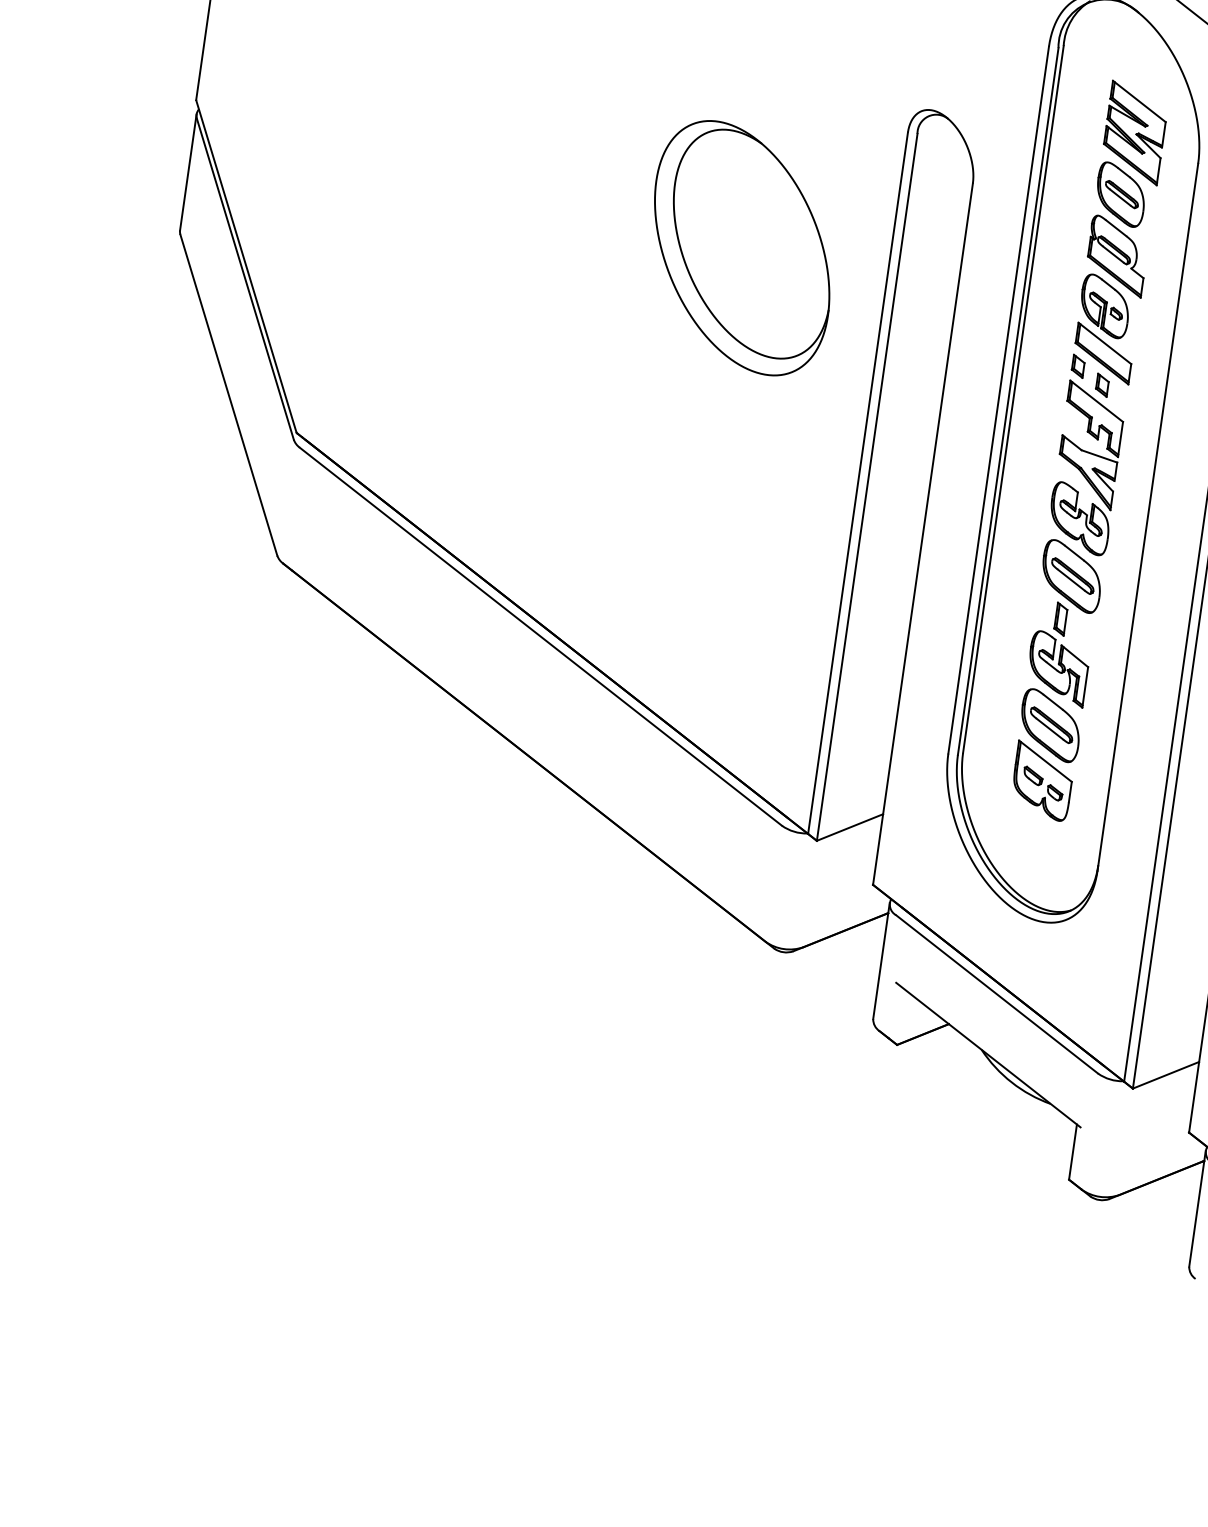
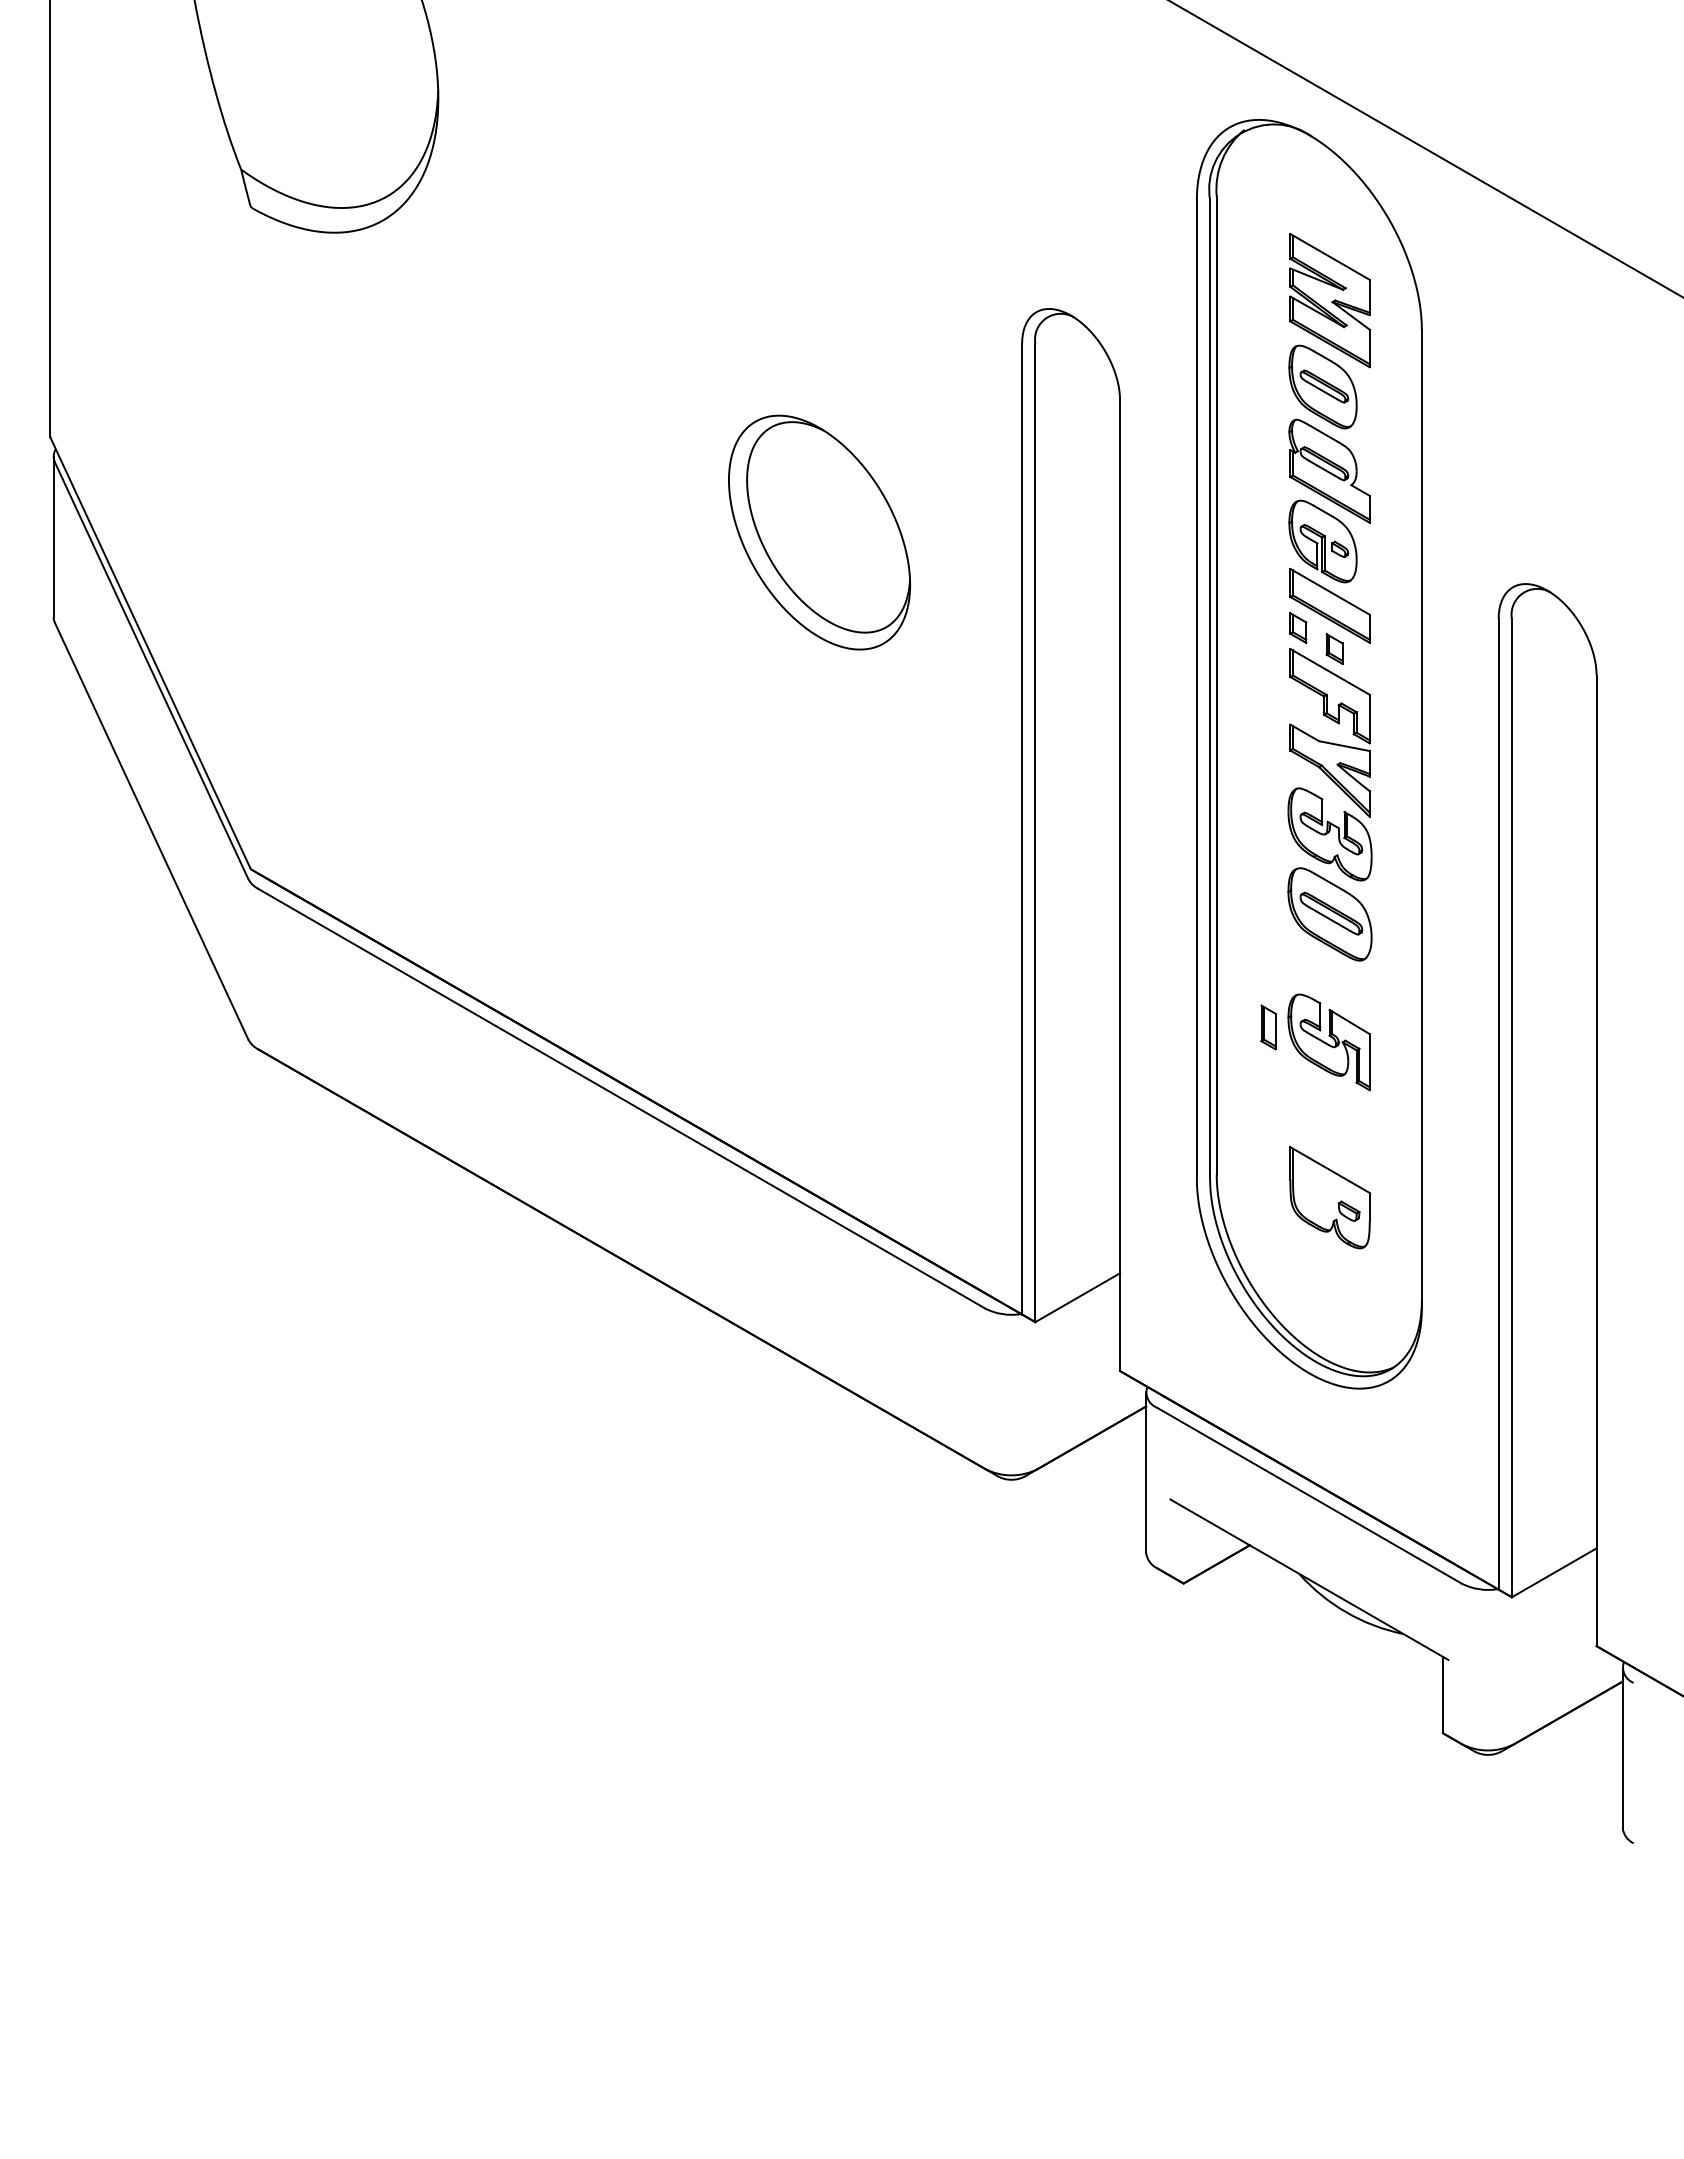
part: (742, 248) -> (819, 532), size x0.7
part: (1060, 619) -> (1268, 1027), moved
part: (1050, 725) -> (1329, 1120), removed
part: (1033, 776) -> (1316, 1192), removed

